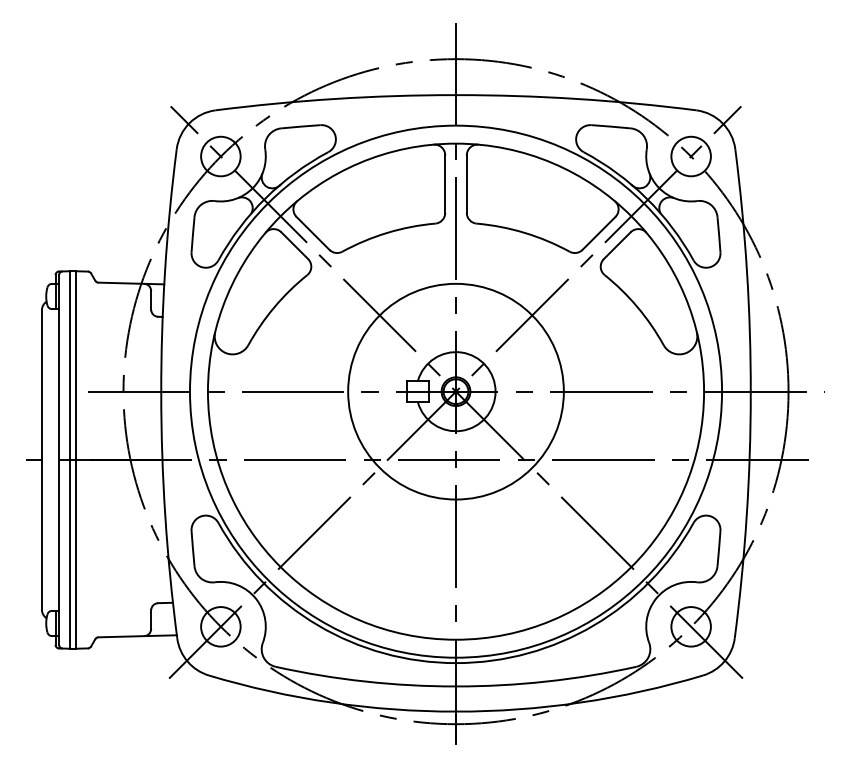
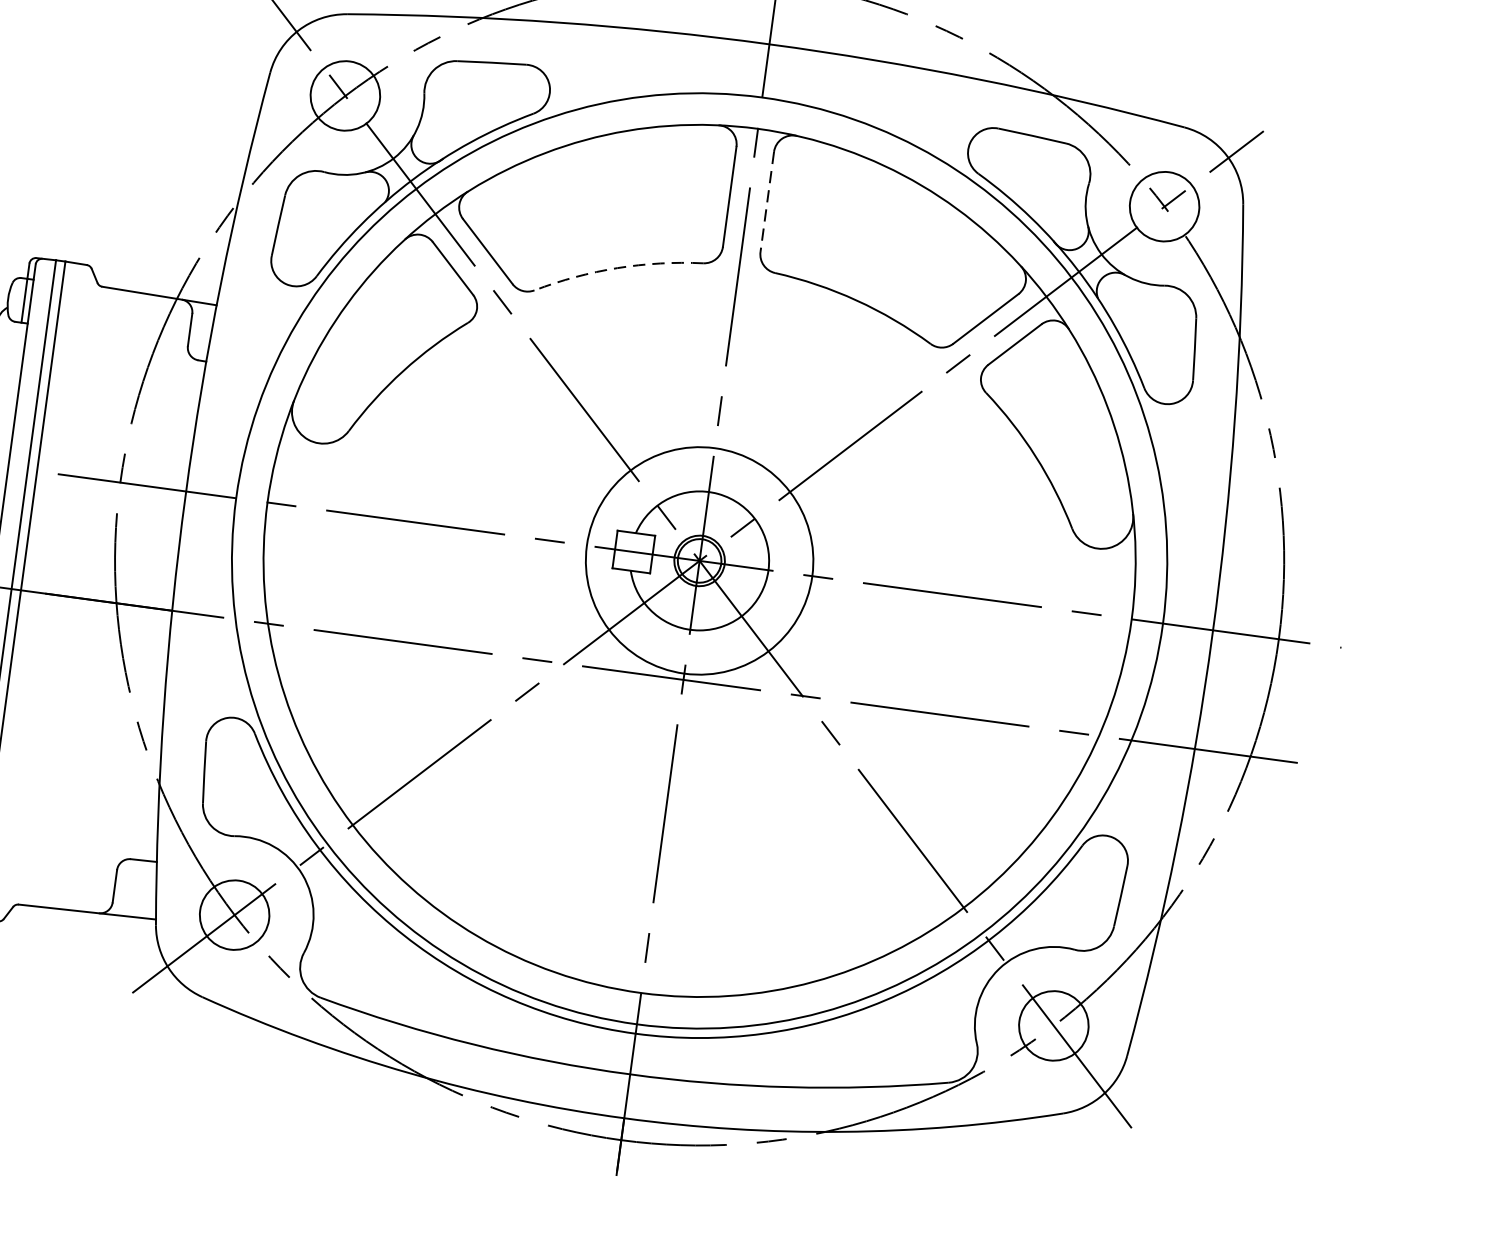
line: (466, 184) -> (766, 202), solid -> dashed
arc: (387, 232) -> (617, 267), solid -> dashed
circle: (455, 391) -> (698, 560), size x0.6

